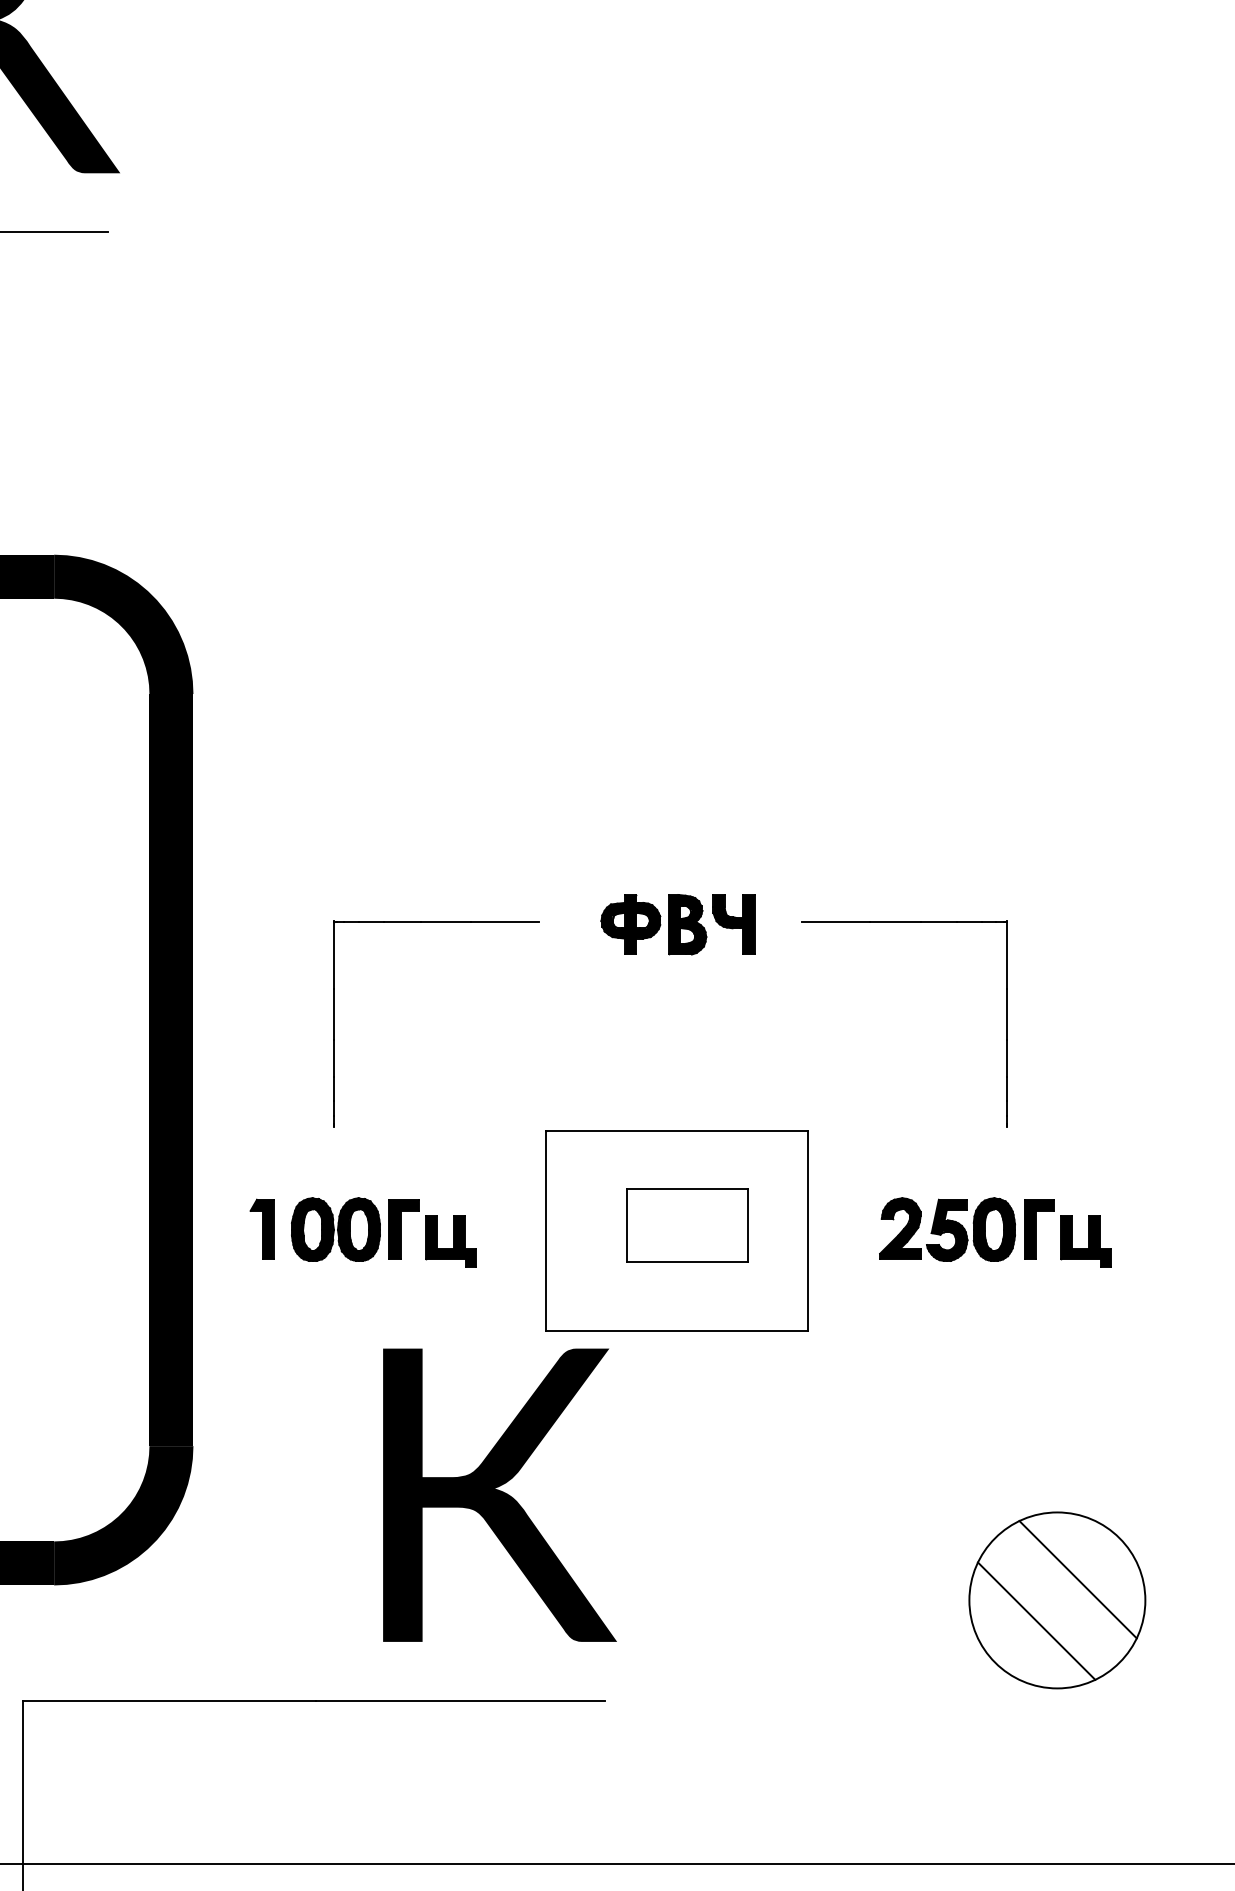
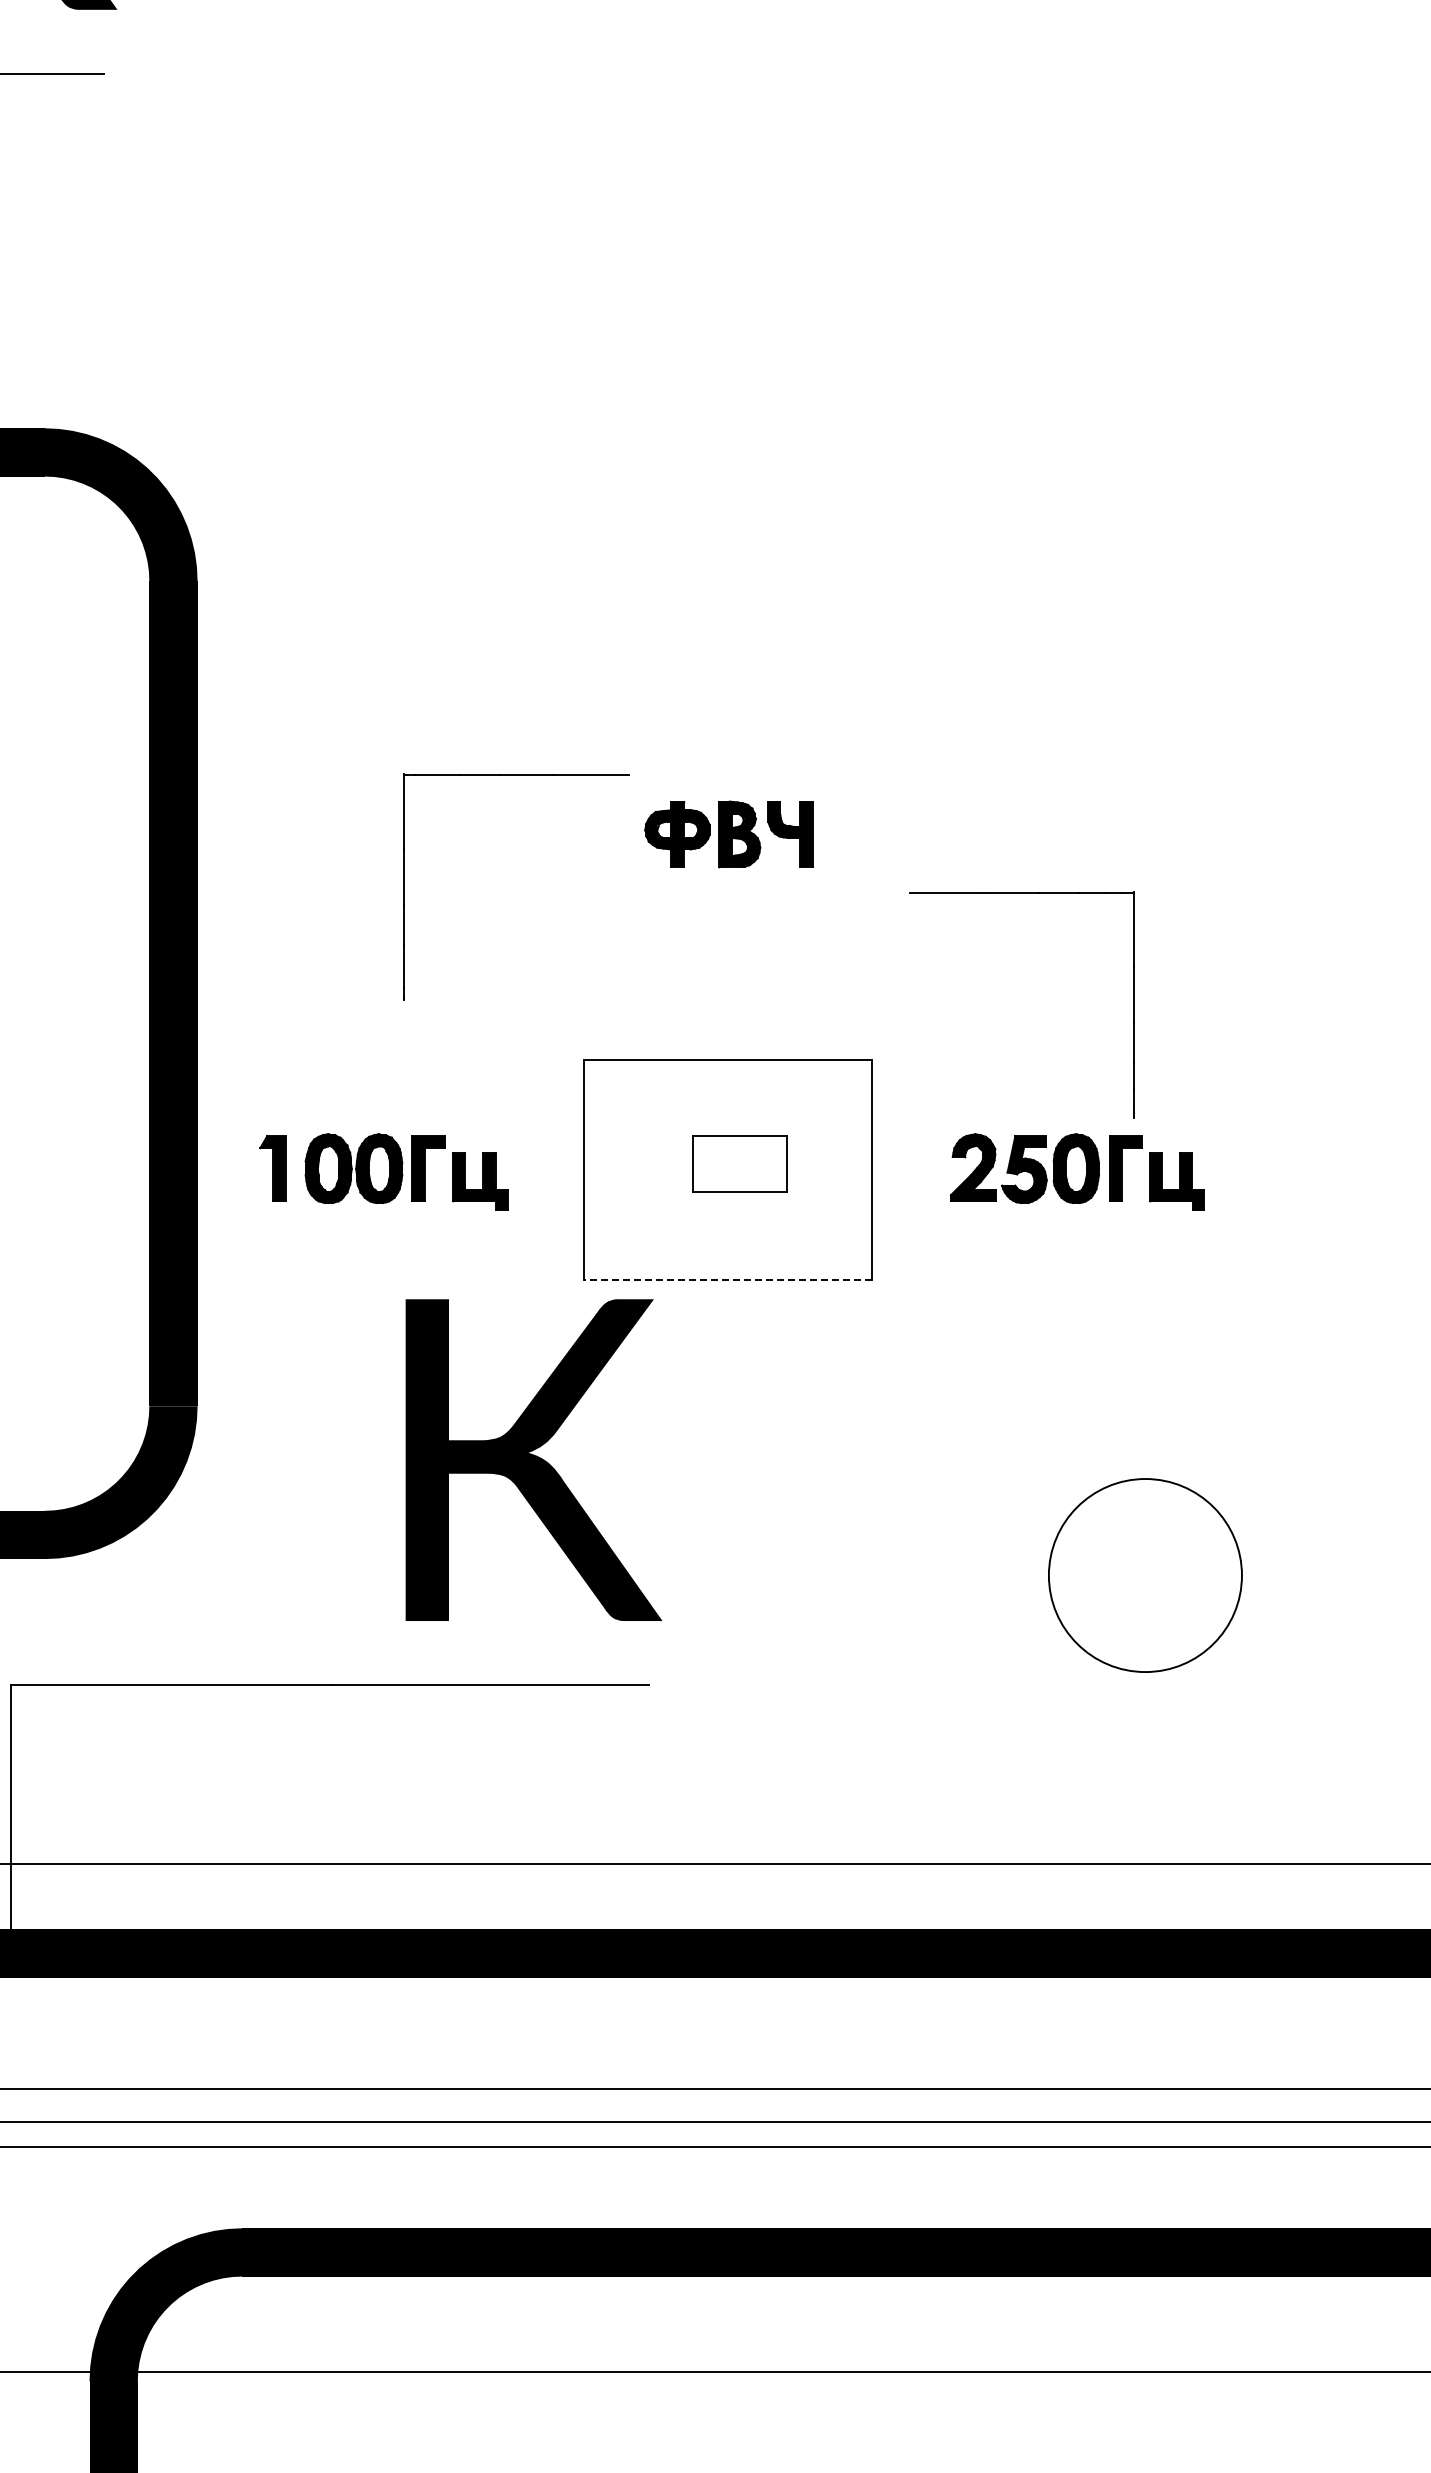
part: (436, 922) -> (516, 775), moved
part: (904, 922) -> (1021, 893), moved
part: (687, 1224) -> (739, 1163), size x0.7
line: (677, 1330) -> (728, 1279), solid -> dashed
line: (1077, 1579) -> (1167, 1552), removed
line: (1036, 1620) -> (1122, 1597), removed

